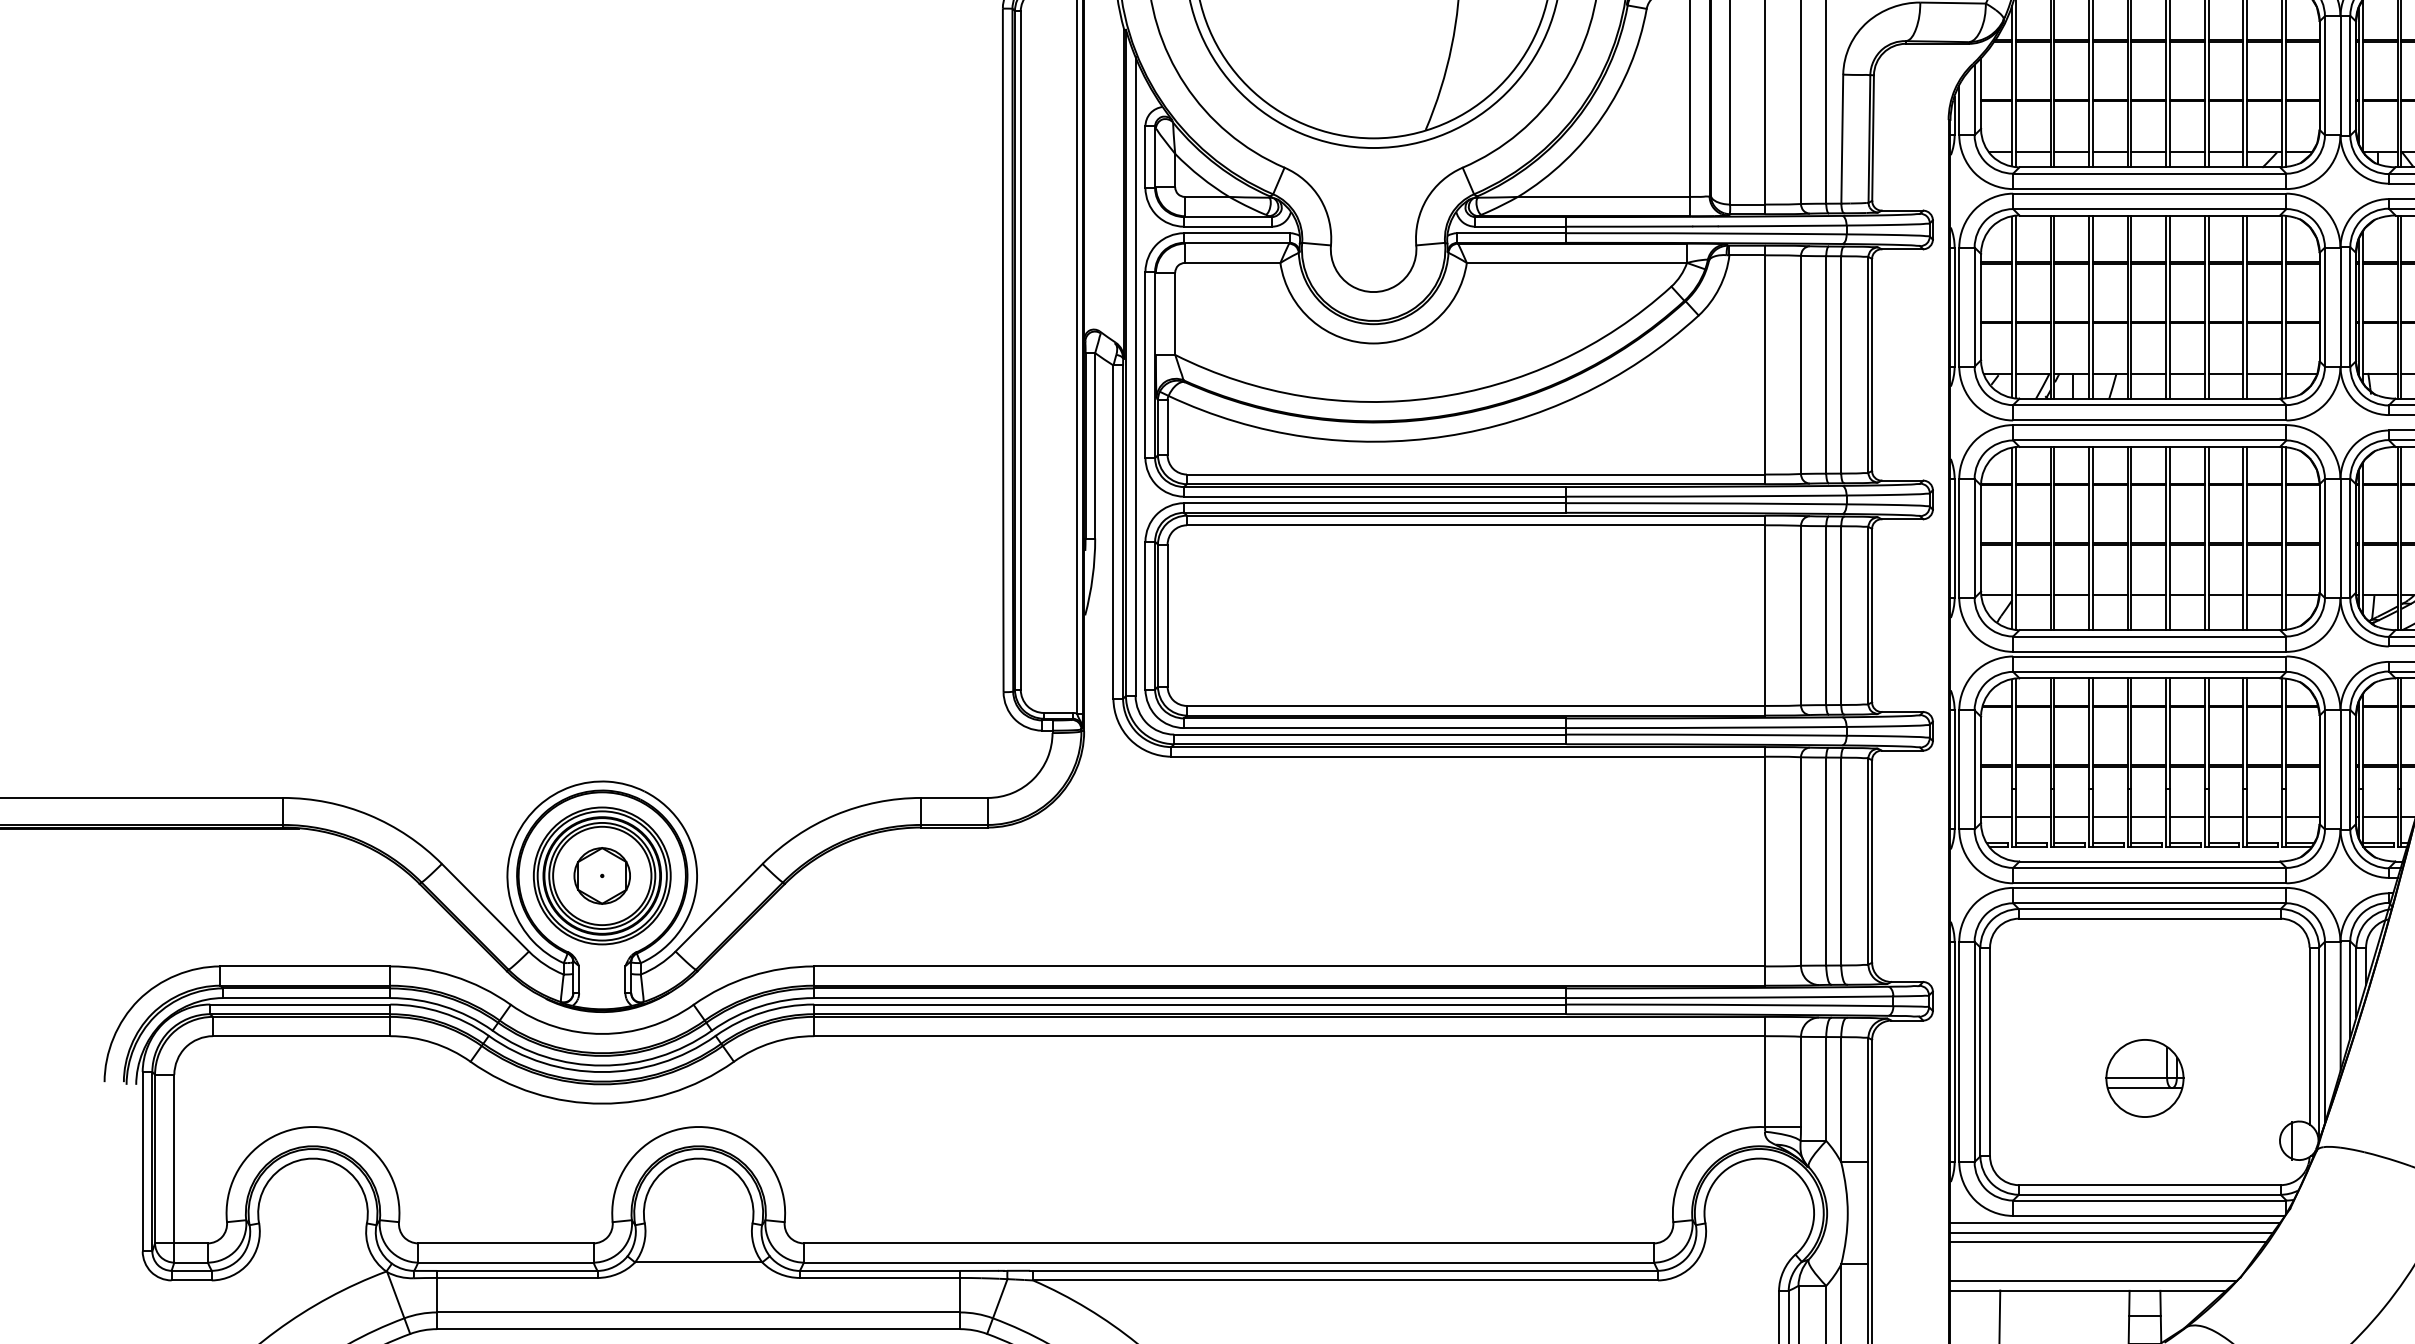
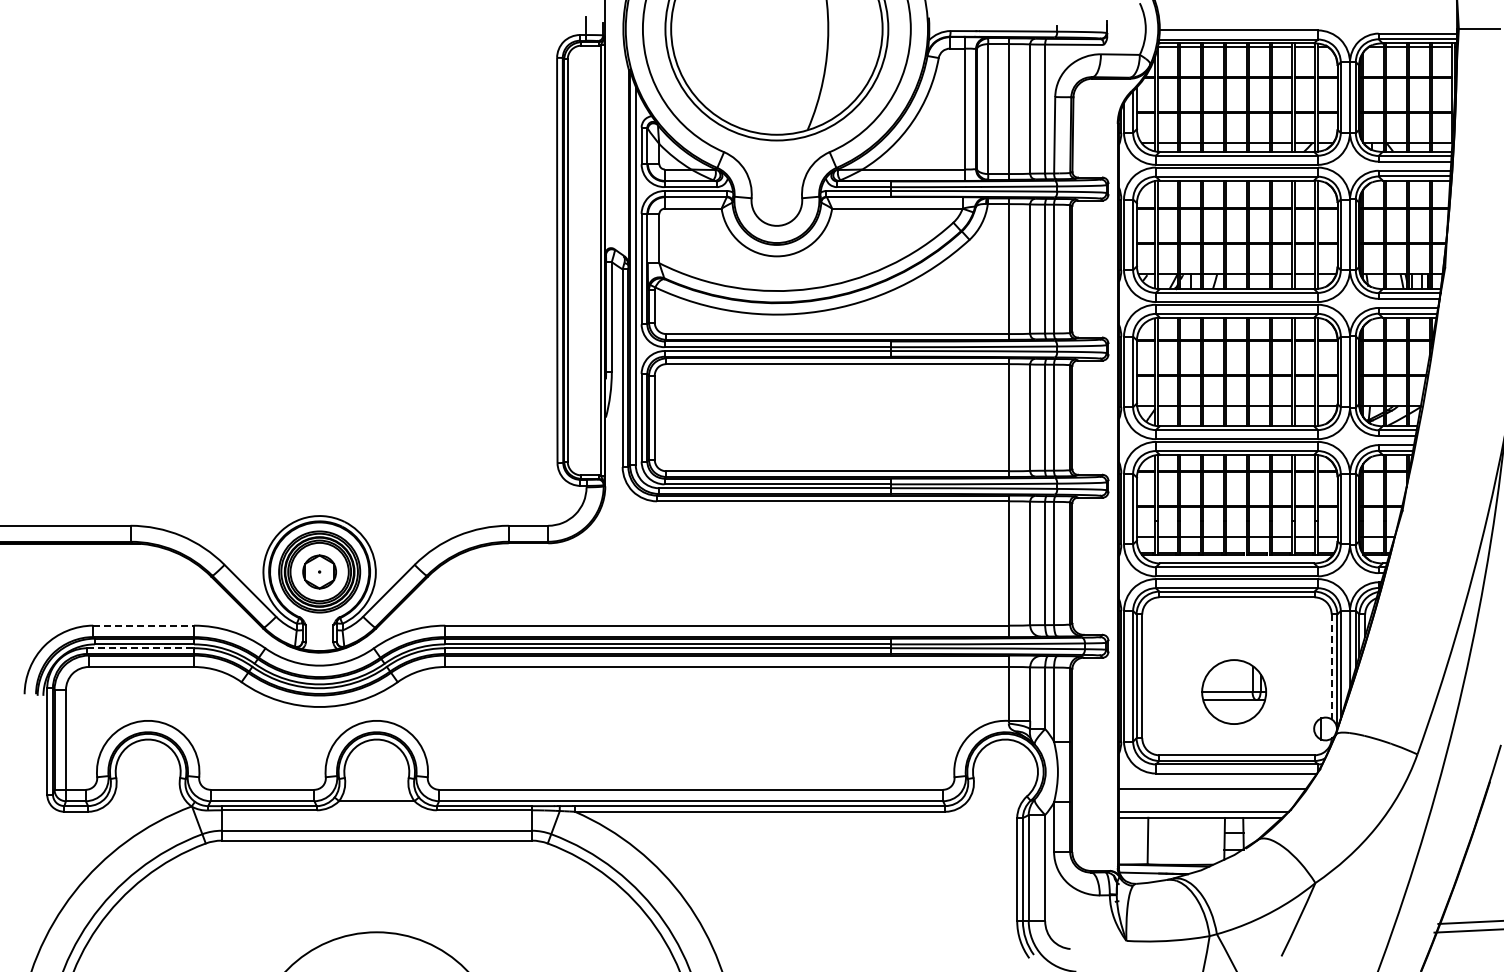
line: (306, 966) -> (144, 625), solid -> dashed
line: (301, 1004) -> (141, 648), solid -> dashed
line: (2309, 1037) -> (1331, 667), solid -> dashed
part: (2143, 1077) -> (1233, 691), size x1.4
line: (2115, 1222) -> (1216, 777), removed
line: (2111, 1232) -> (1214, 783), removed

